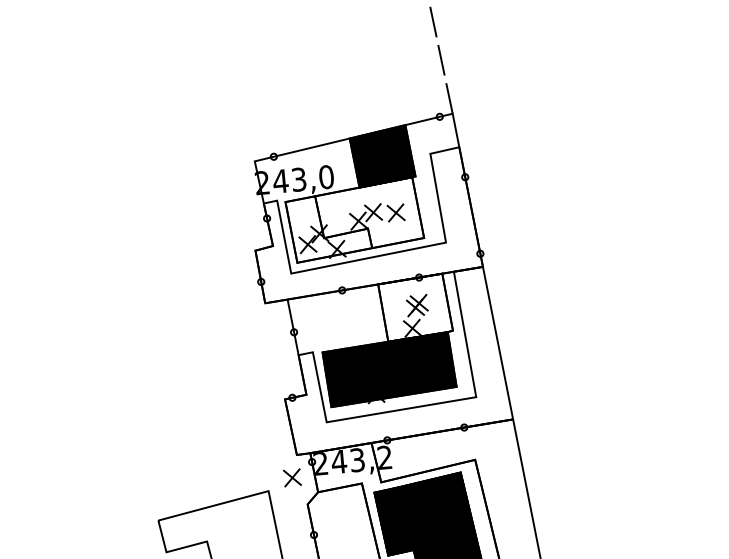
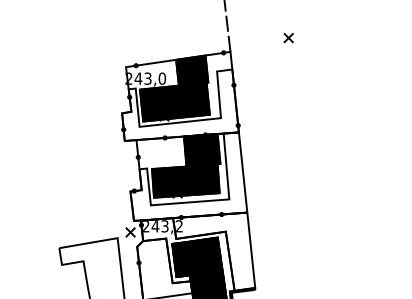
part: (561, 75) -> (288, 37), added
fill: (353, 218) -> (174, 101), added
fill: (414, 308) -> (201, 150), added

